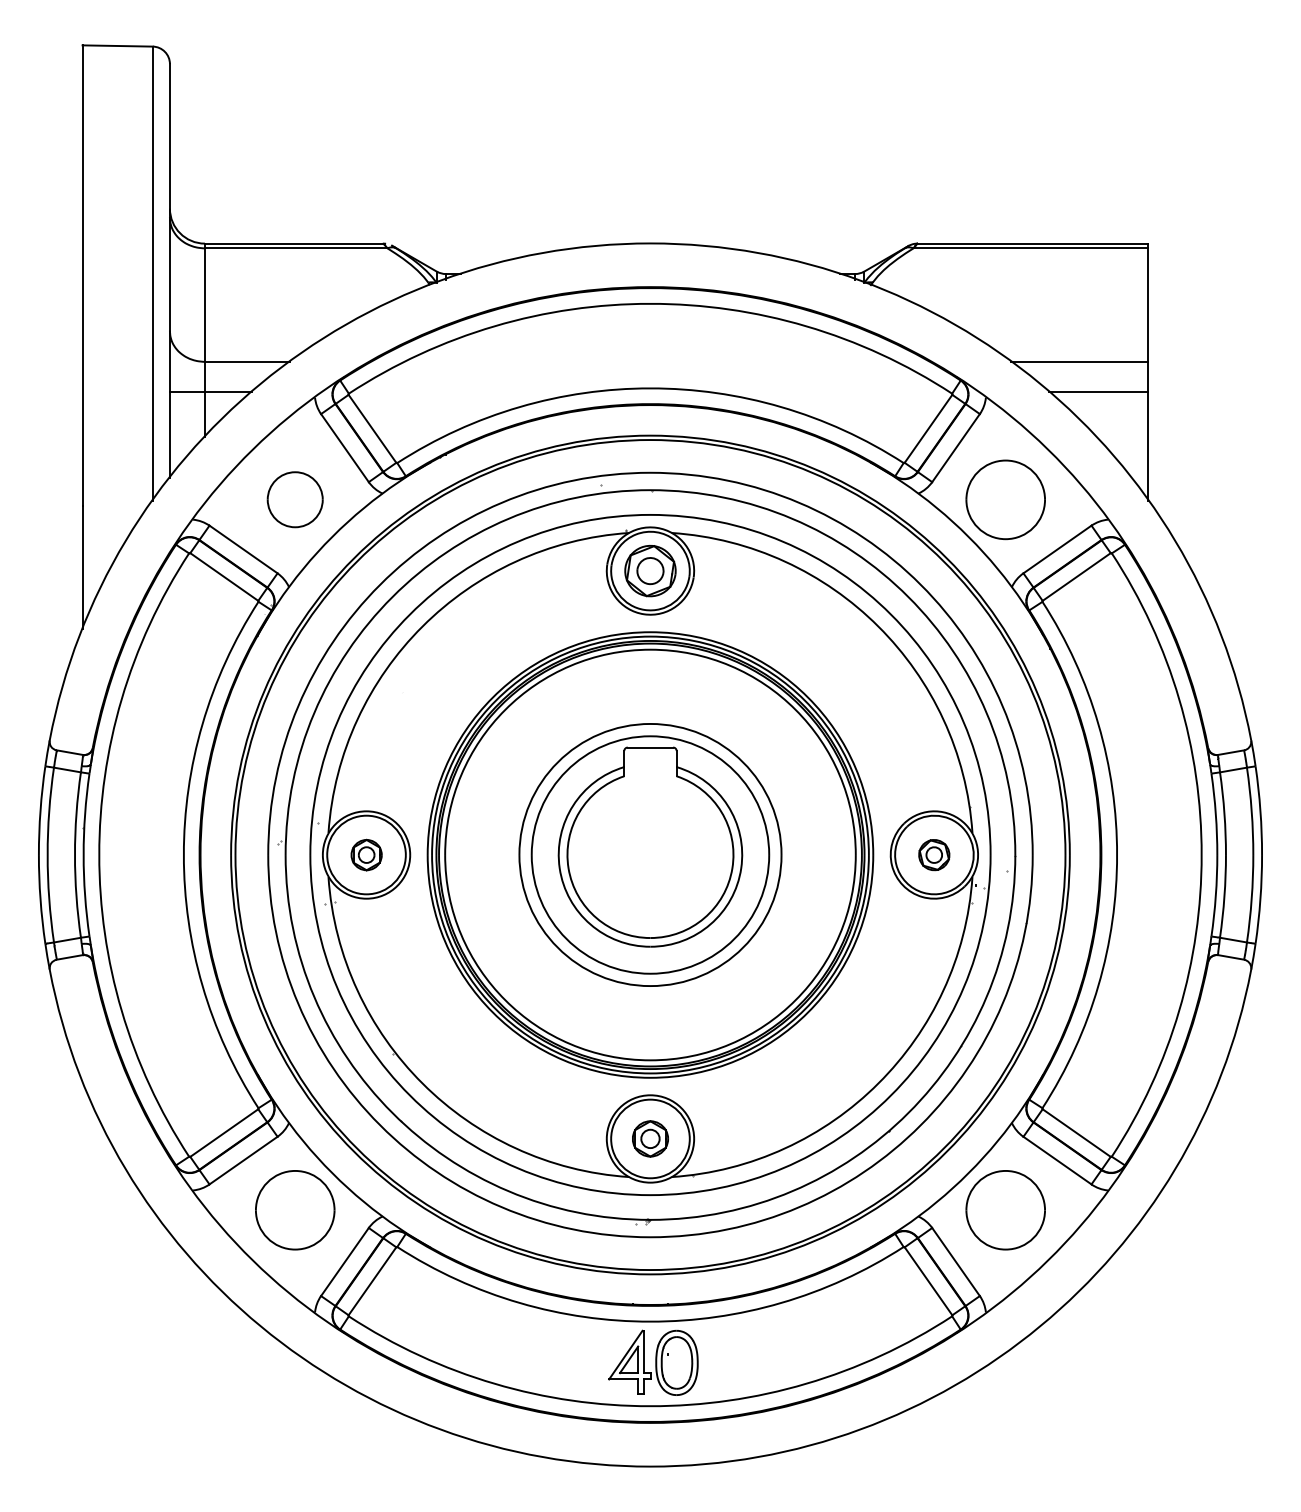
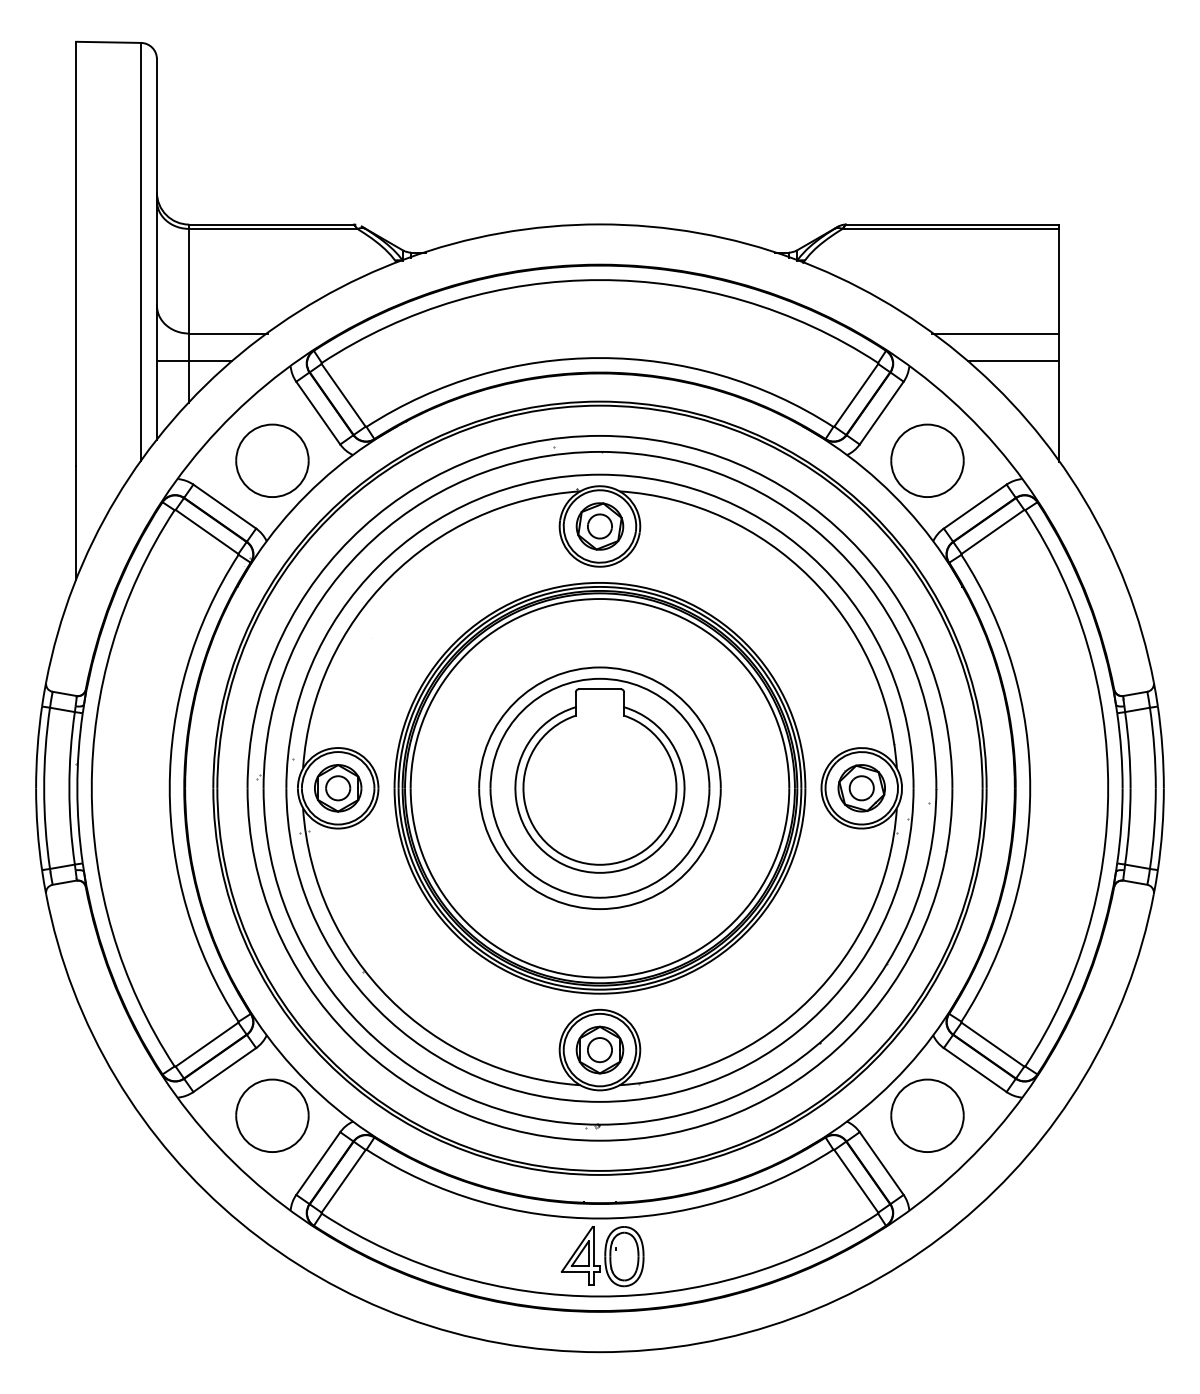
part: (295, 499) -> (272, 460), size x1.43
part: (366, 855) -> (338, 788), size x1.67
part: (934, 855) -> (861, 788), size x1.67
part: (649, 1138) -> (599, 1049), size x1.43

